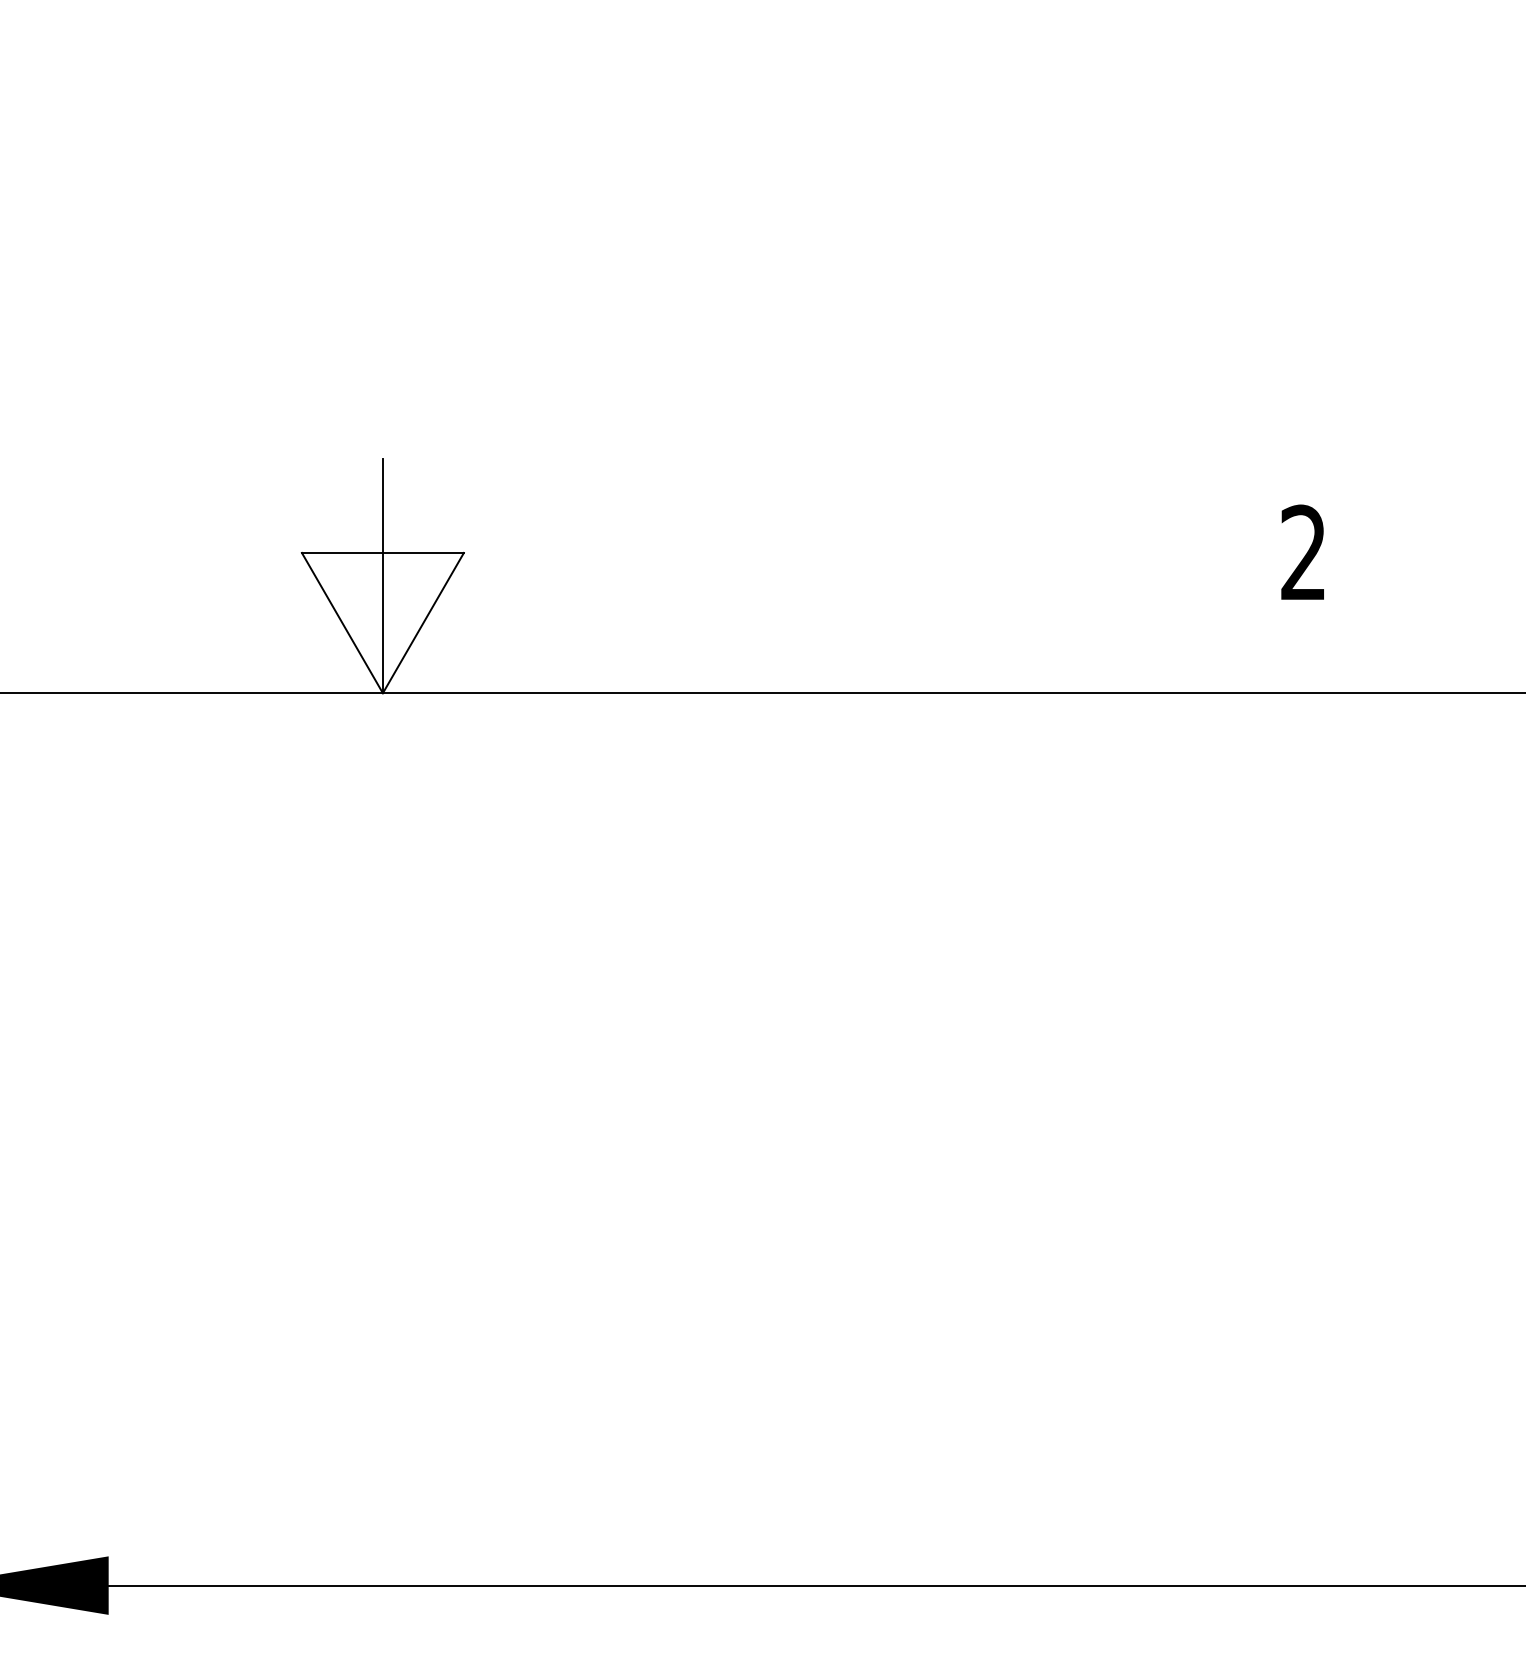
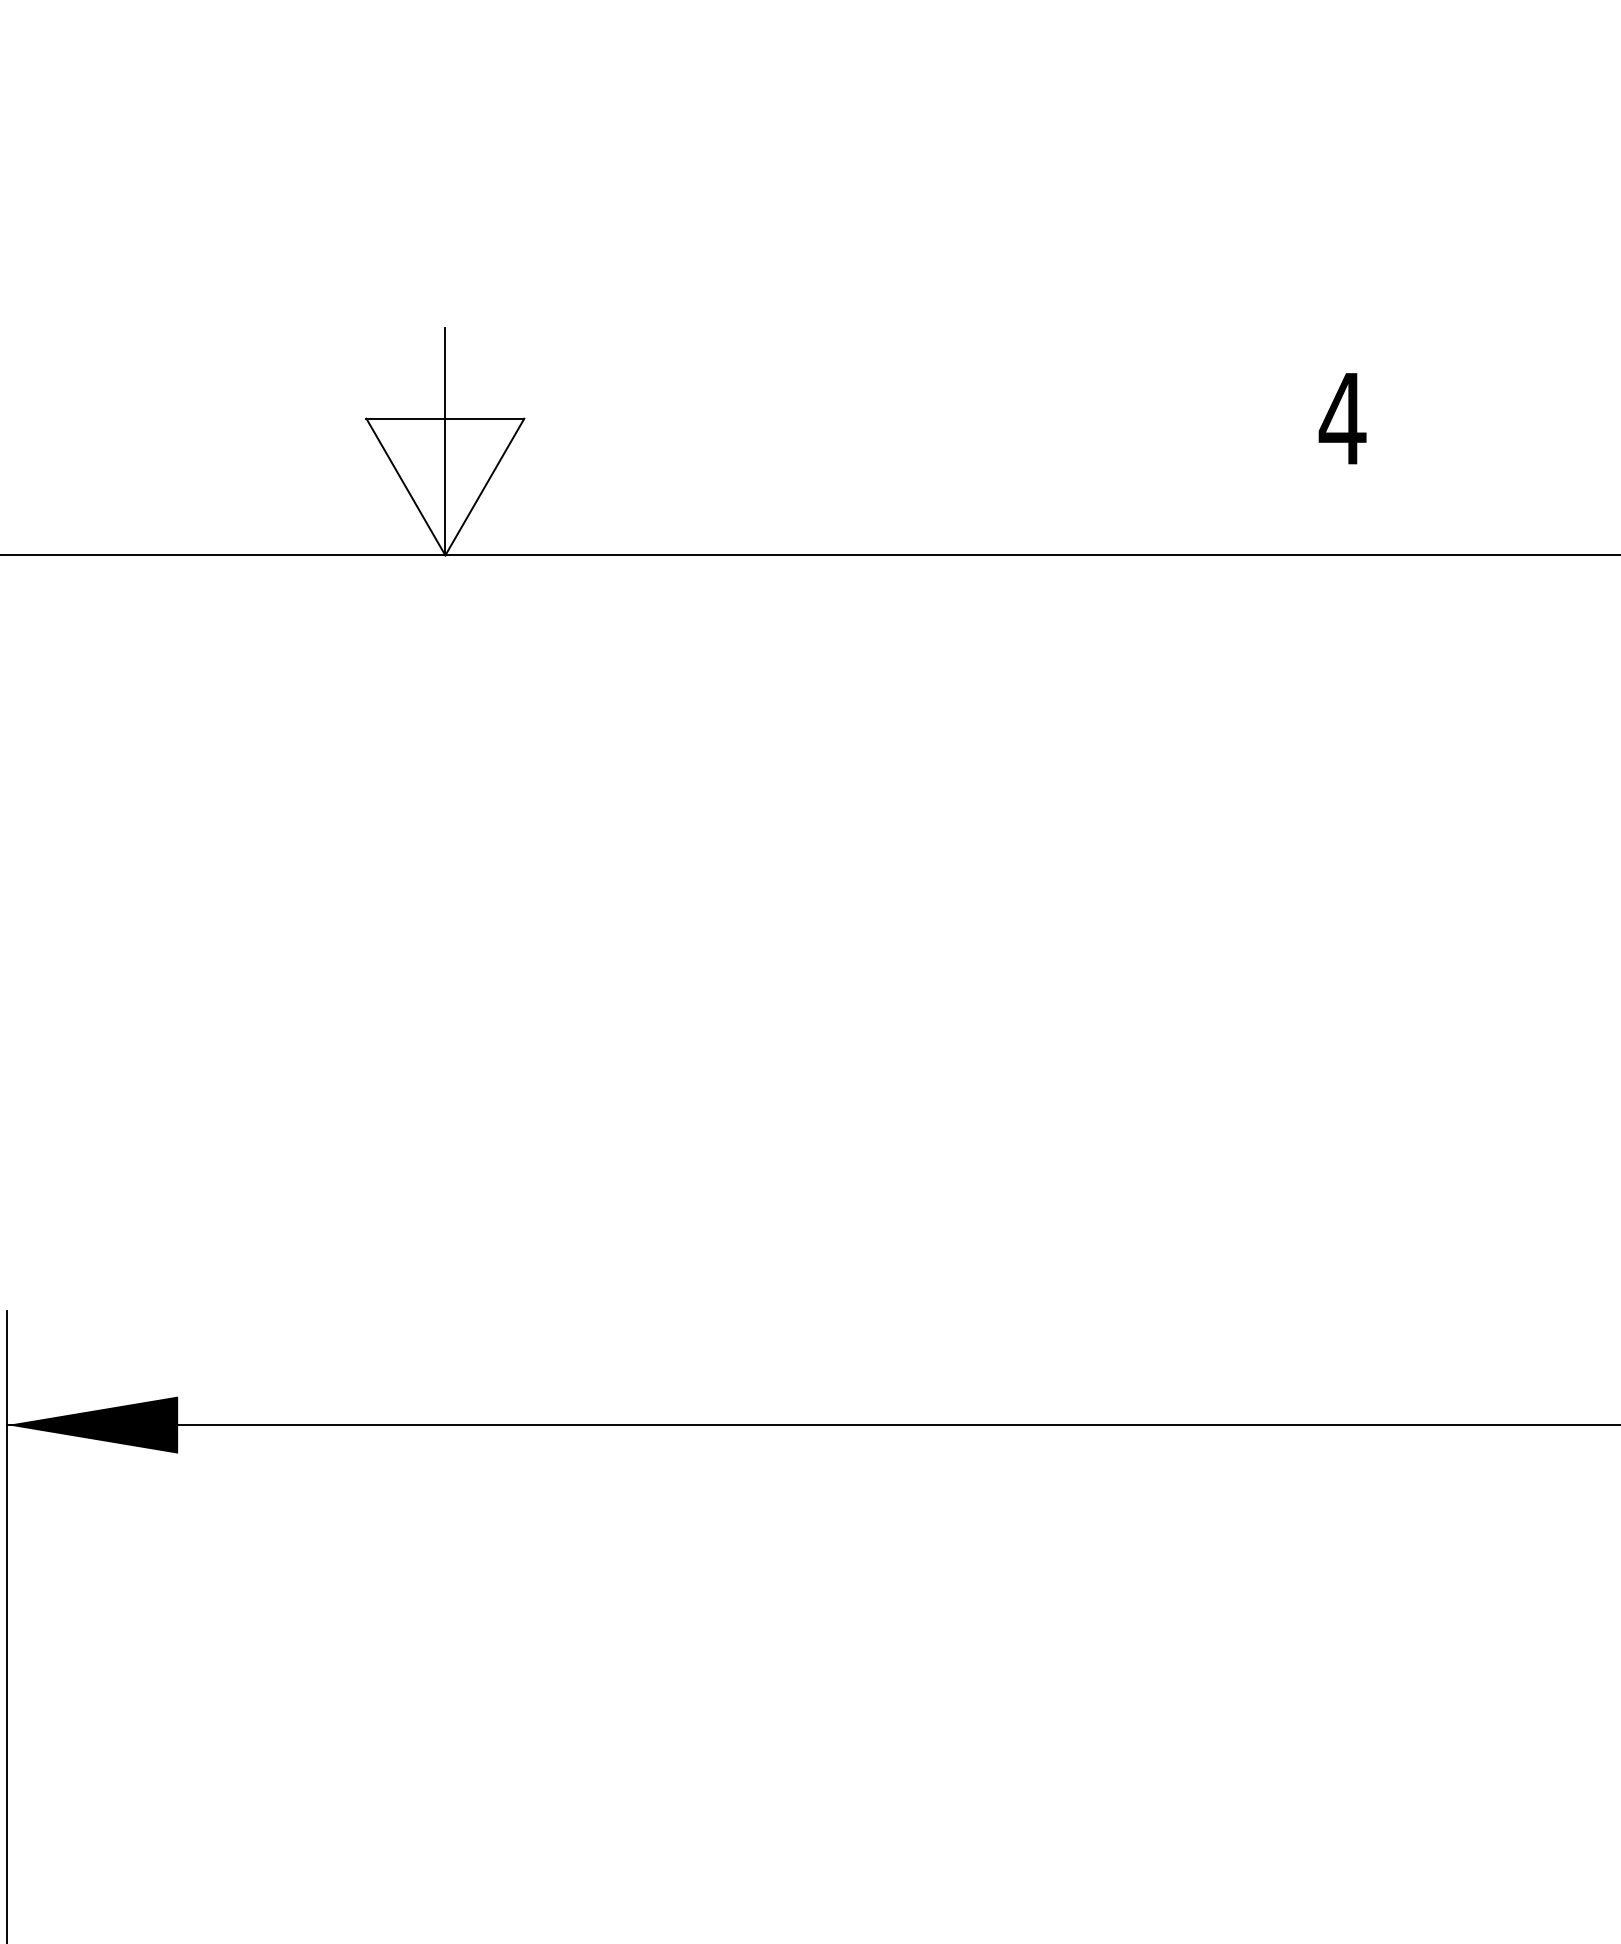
text: (1303, 551) -> (1342, 417), 2 -> 4

